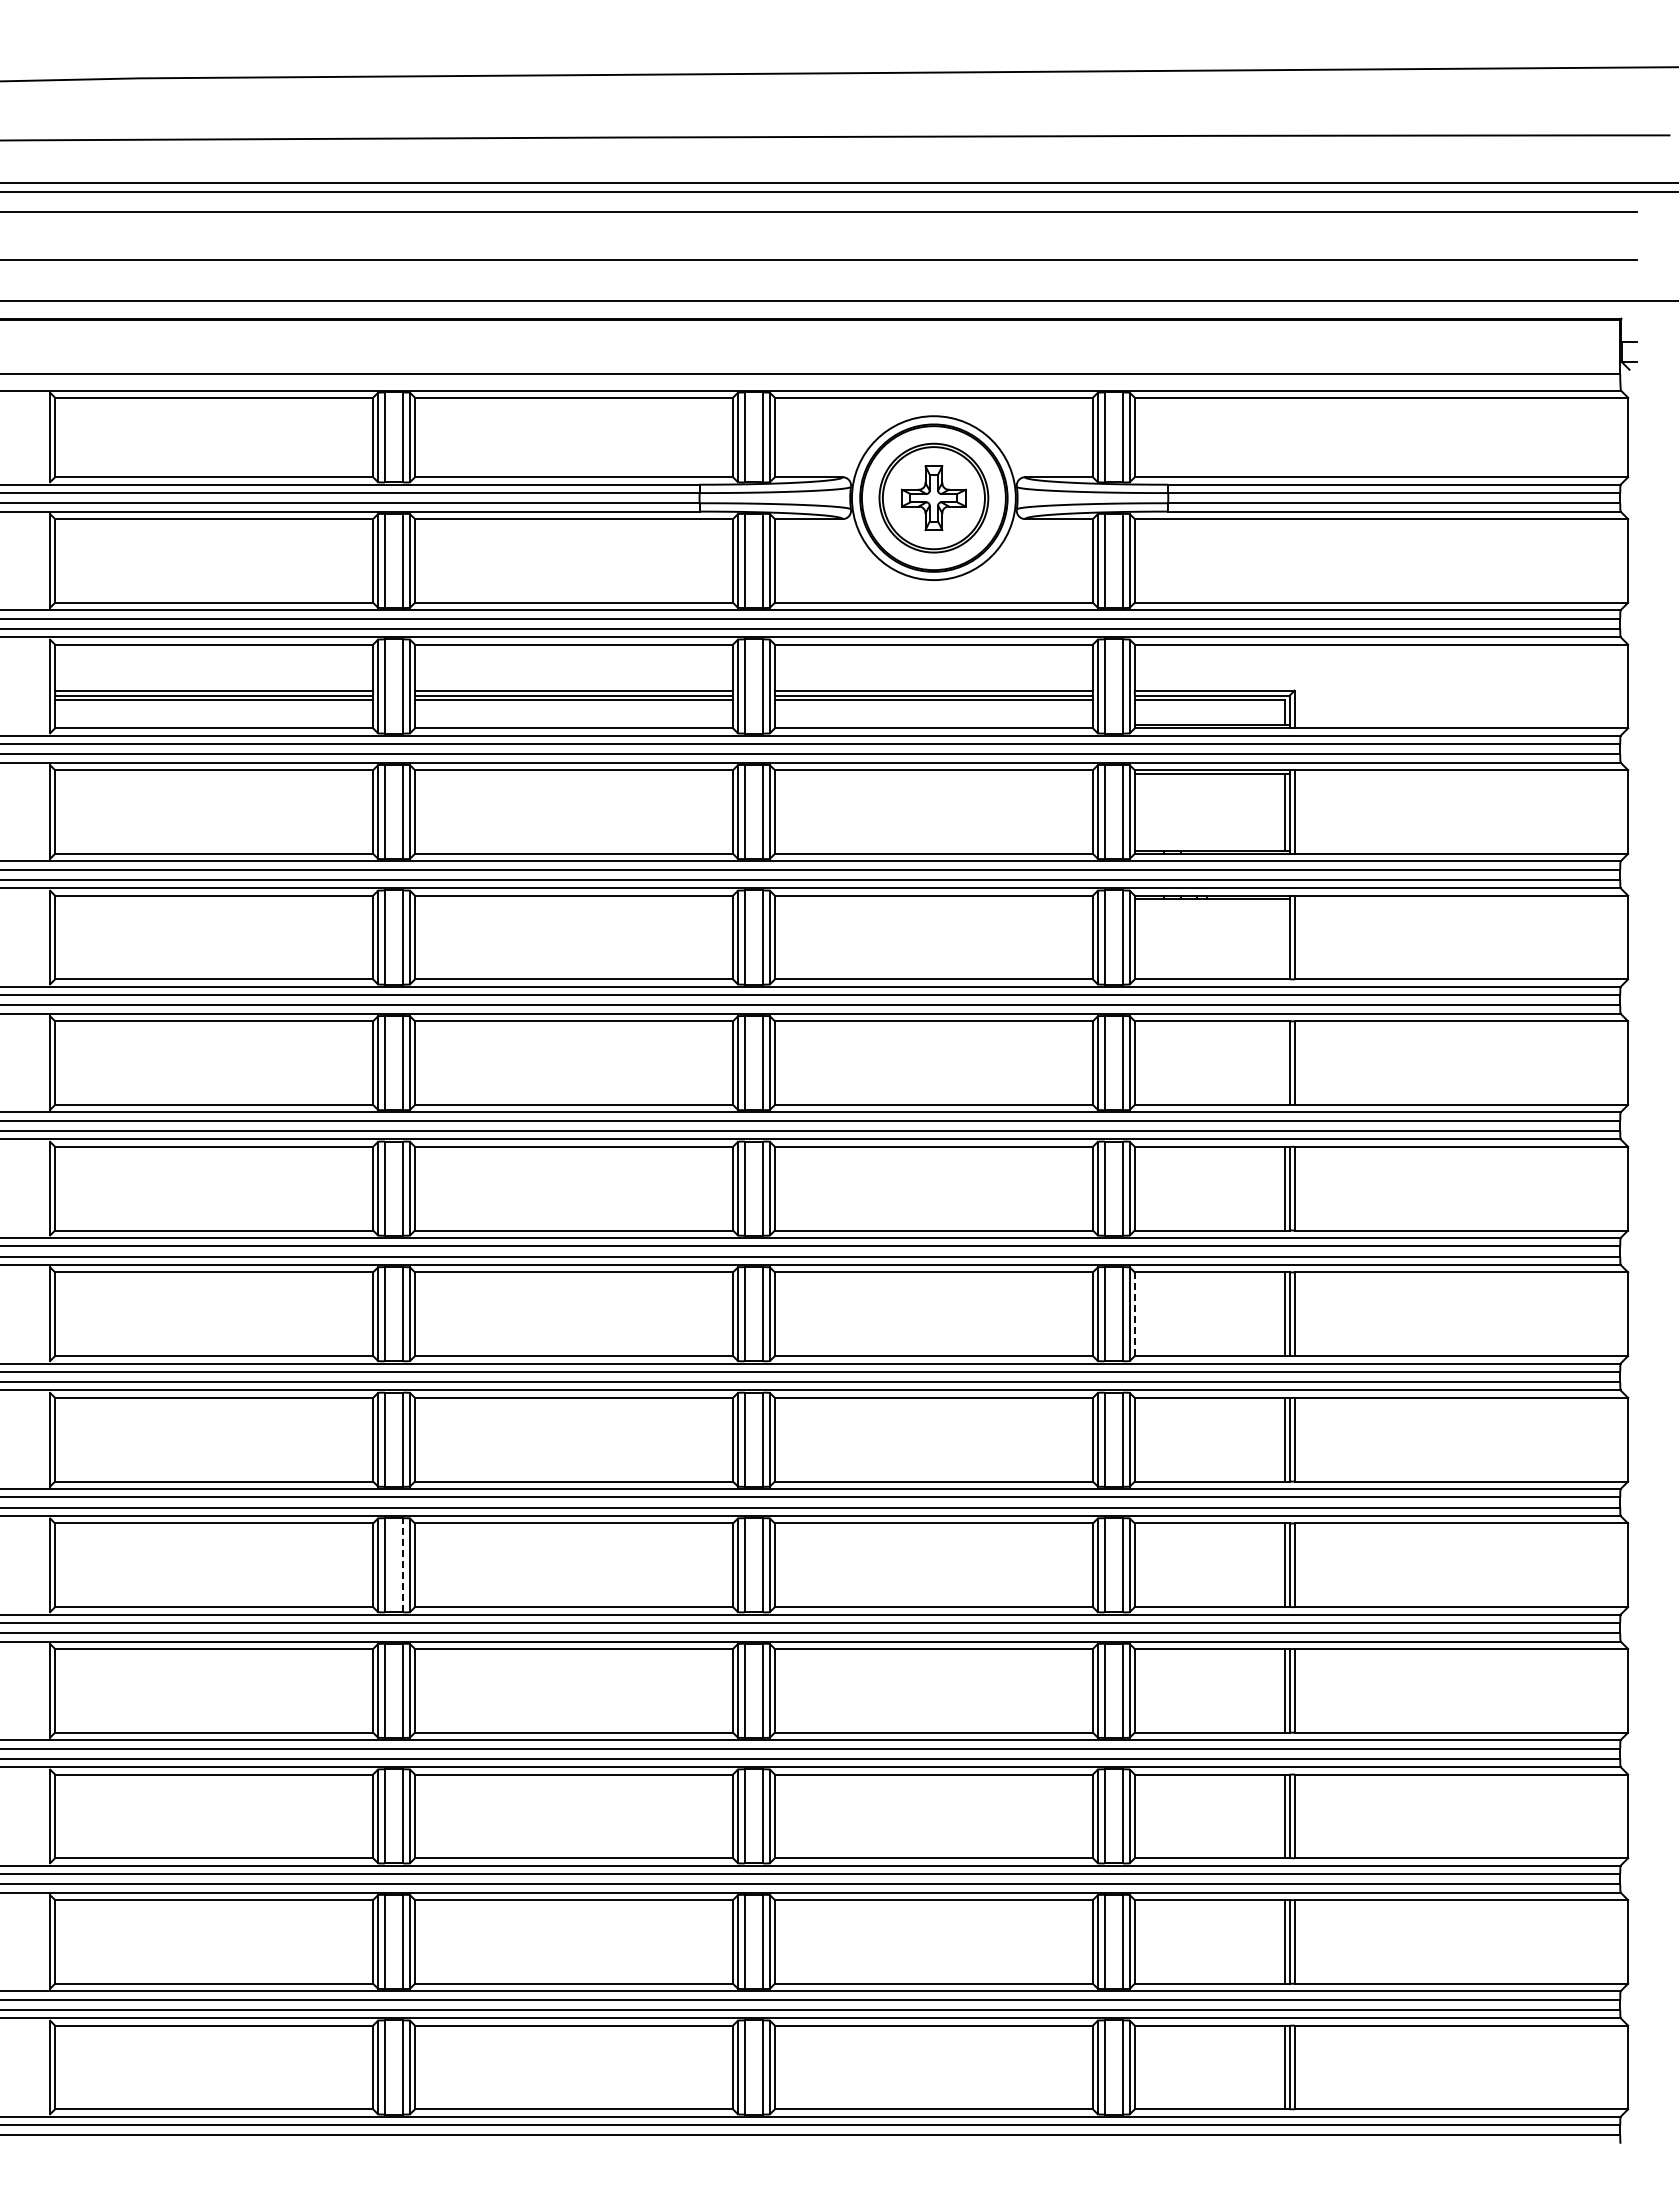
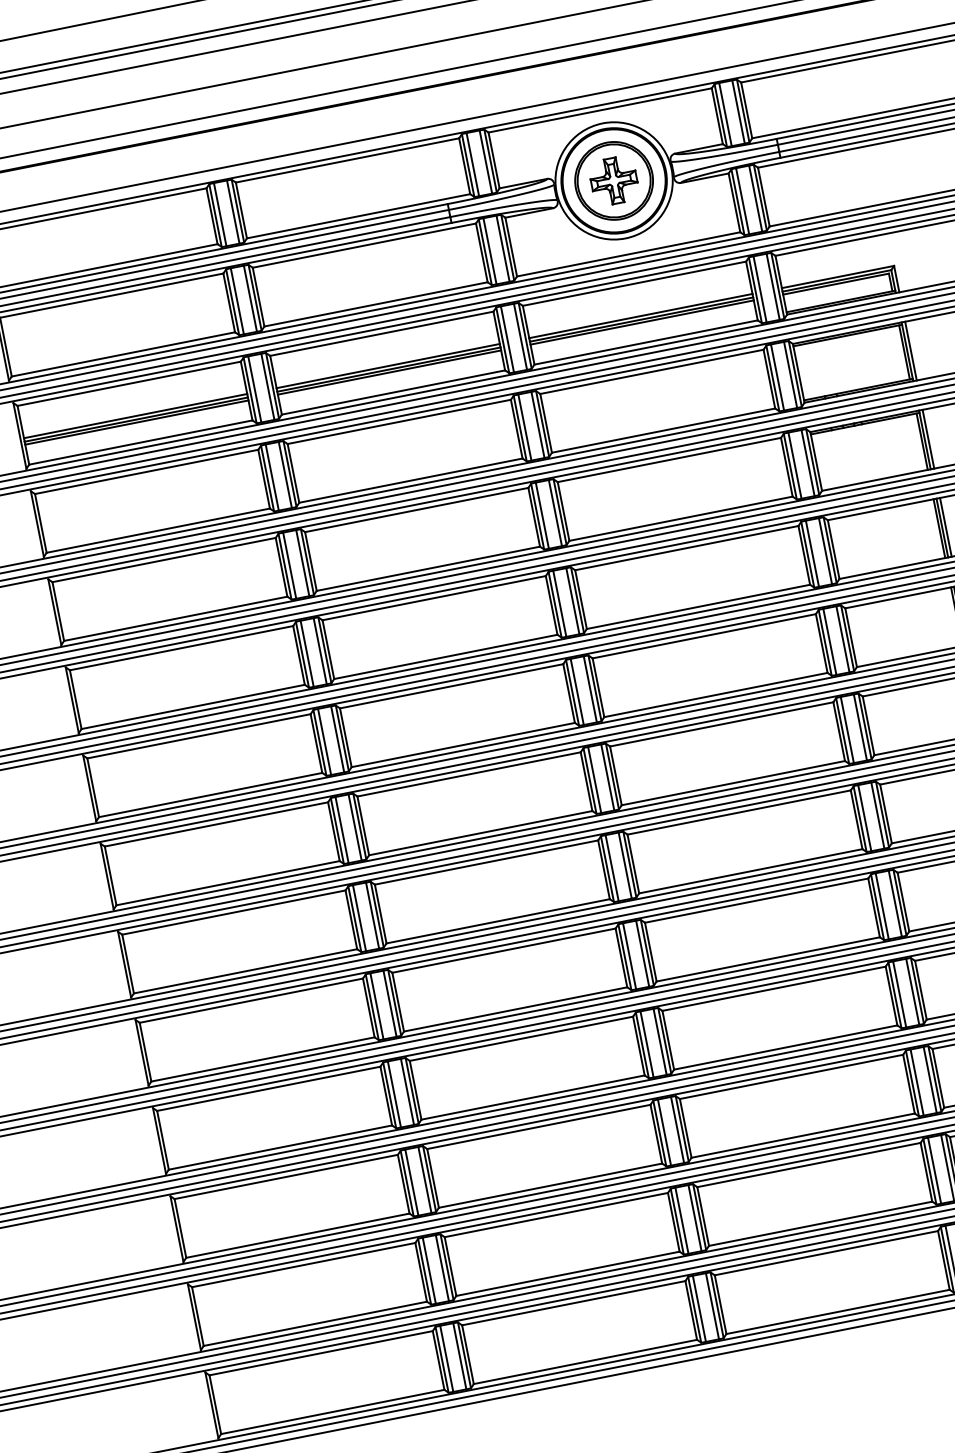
line: (1285, 939) -> (922, 441), added
line: (1285, 1062) -> (939, 528), added
line: (1134, 1314) -> (868, 726), dashed -> solid
line: (403, 1564) -> (390, 1003), dashed -> solid

